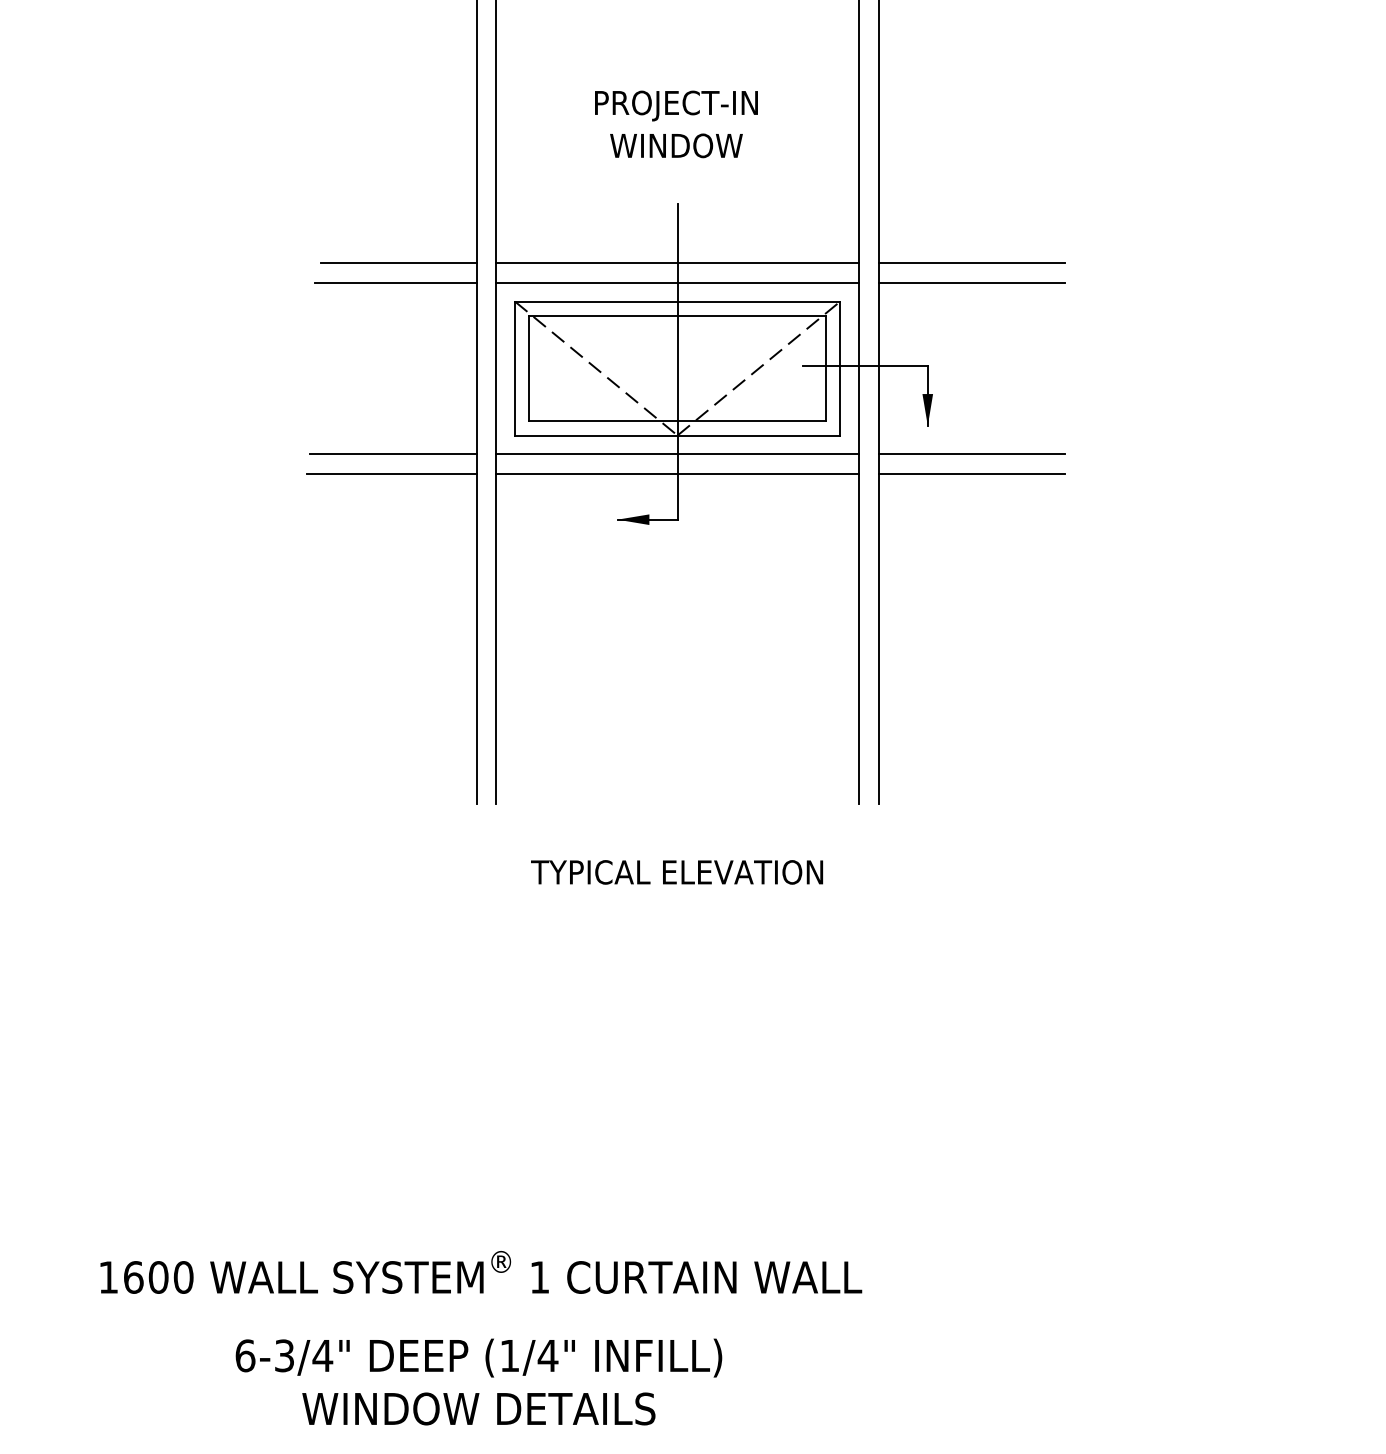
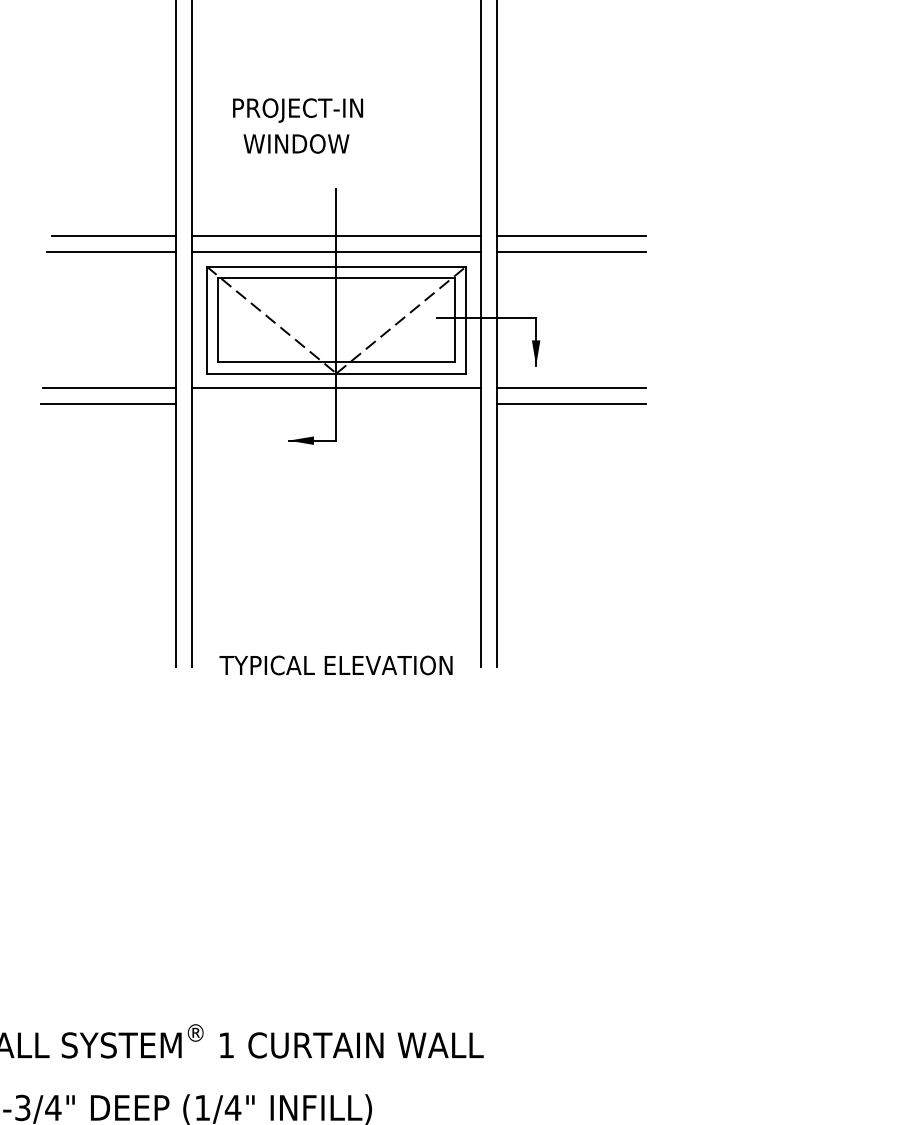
text: (676, 105) -> (298, 110), moved
text: (676, 145) -> (296, 143), moved
line: (677, 474) -> (336, 404), removed
text: (677, 872) -> (336, 665), moved

